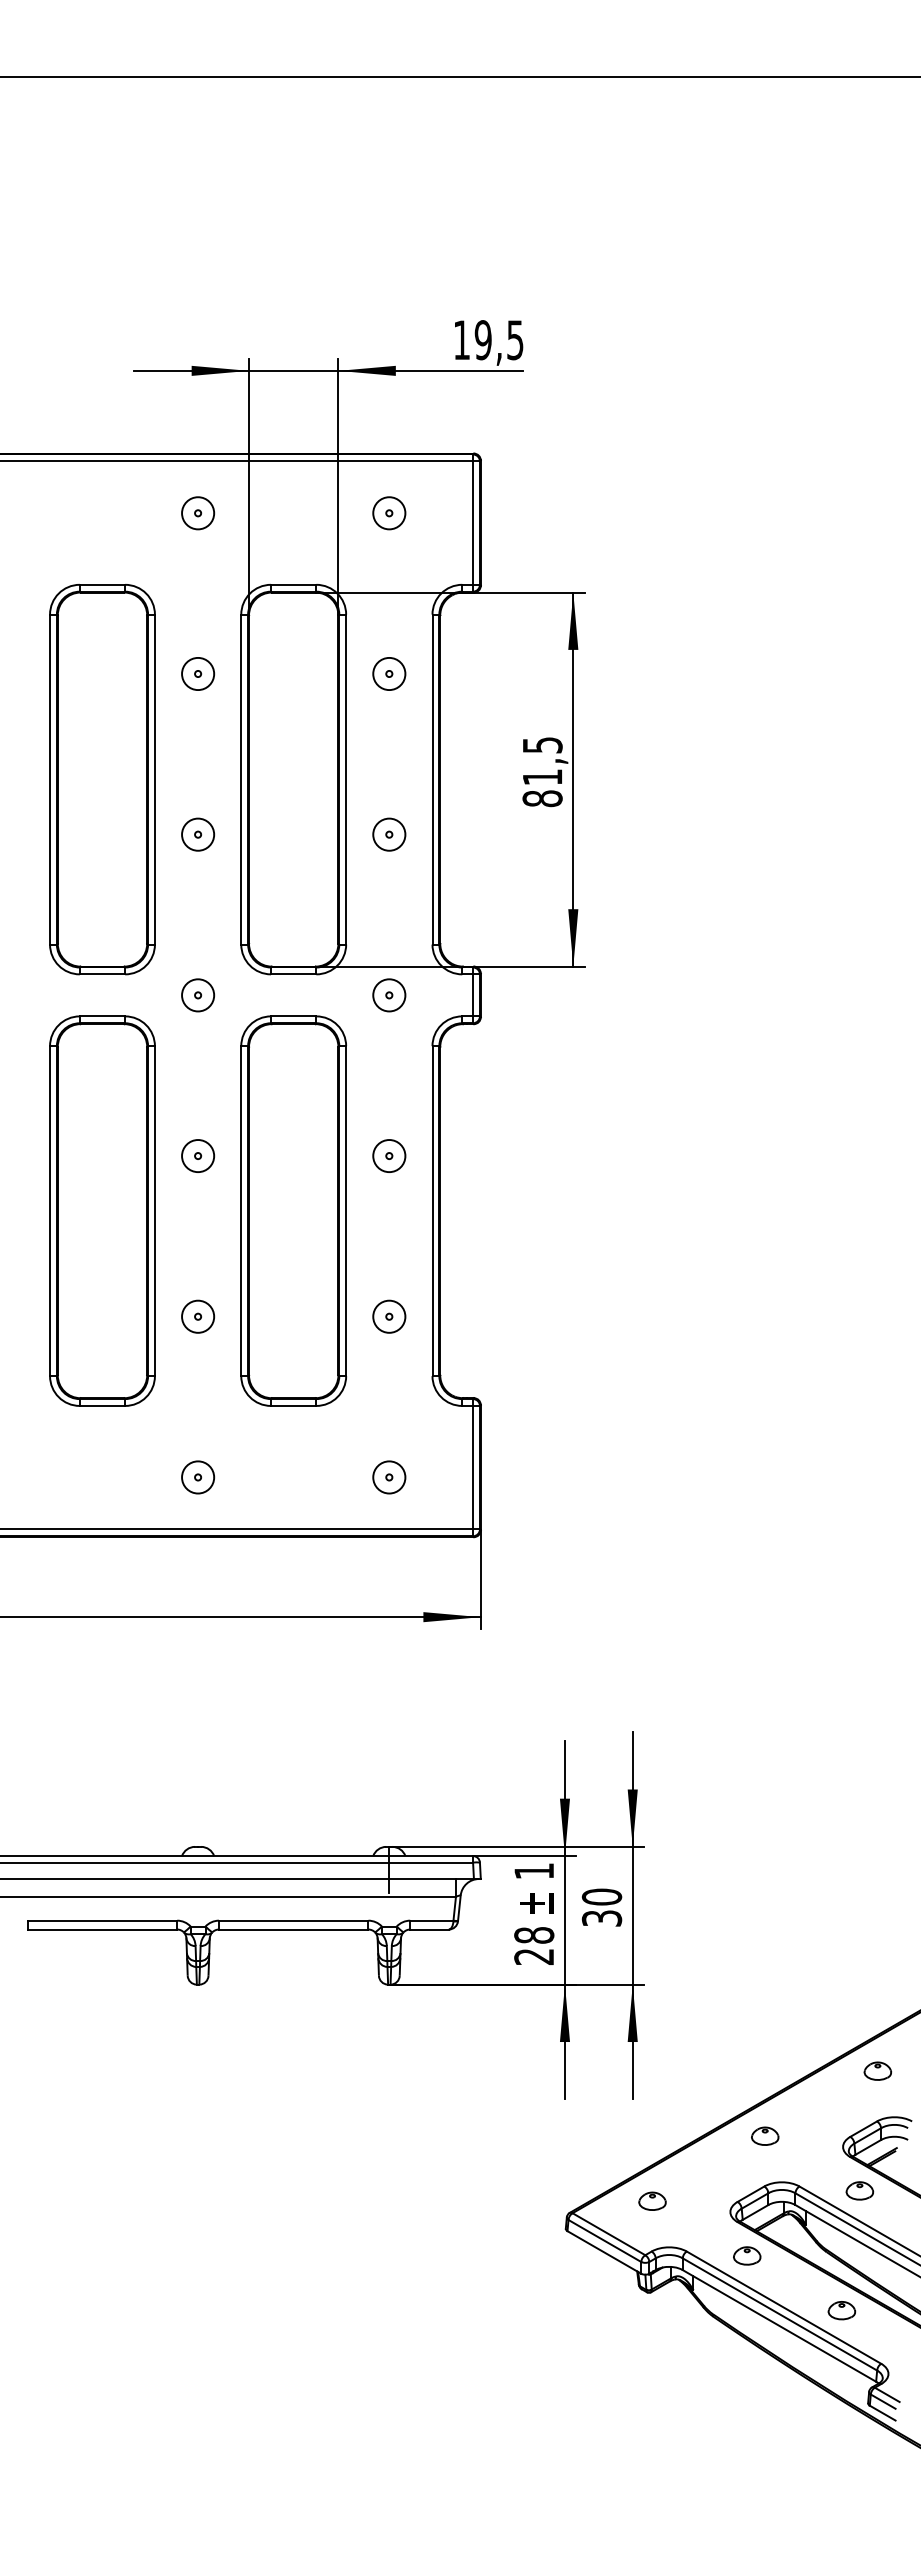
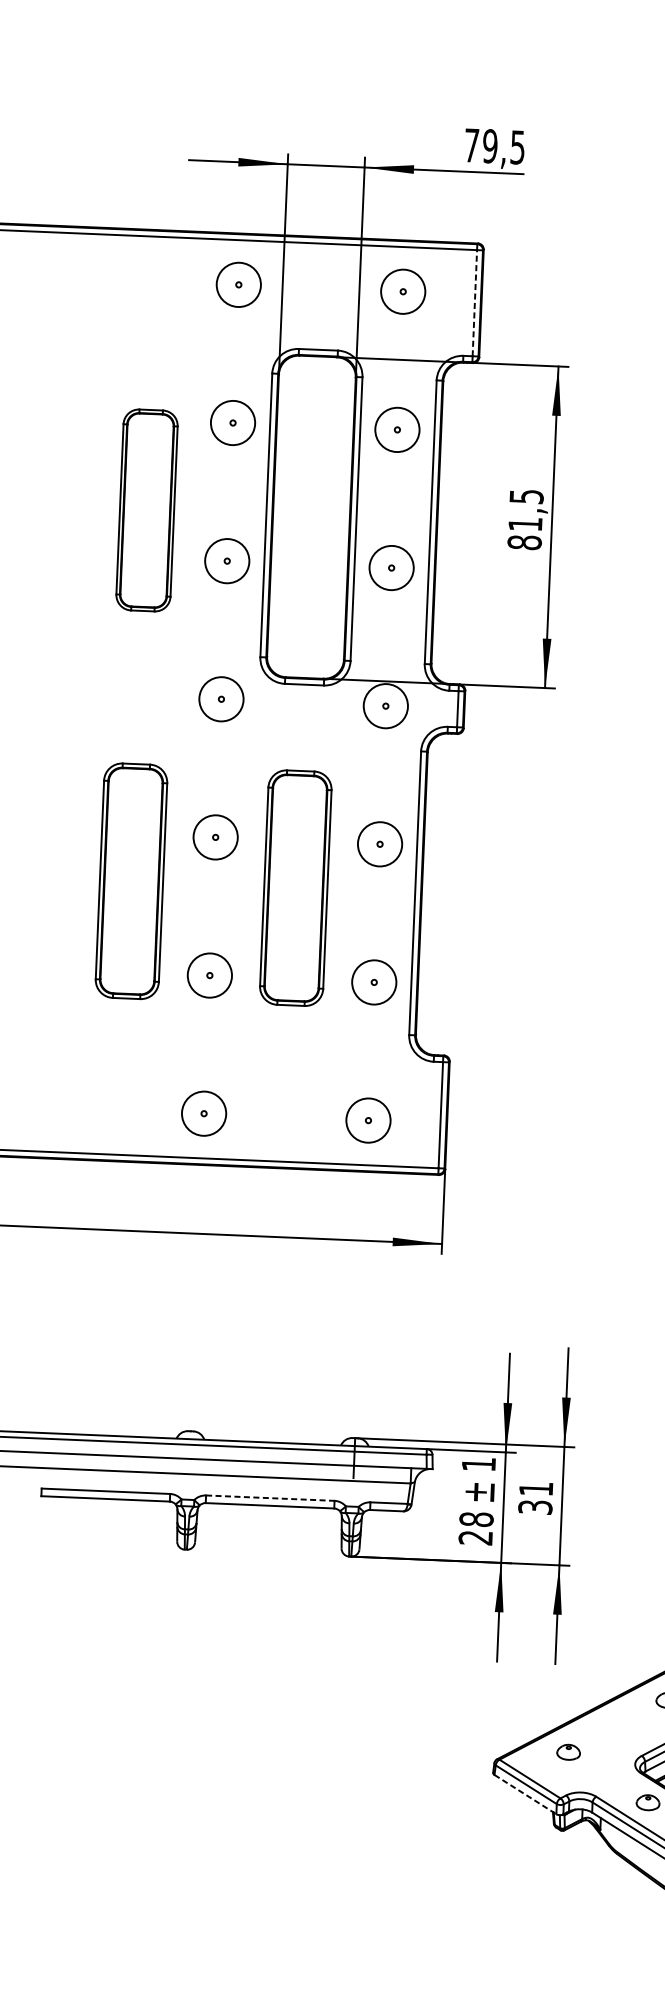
text: (461, 339) -> (471, 144), 19,5 -> 79,5
circle: (198, 513) -> (239, 285), size x1.6
circle: (389, 513) -> (403, 291), size x1.6
line: (473, 523) -> (475, 303), solid -> dashed
circle: (198, 673) -> (233, 422), size x1.6
circle: (389, 673) -> (397, 429), size x1.6
part: (102, 779) -> (147, 510), size x0.6
circle: (198, 834) -> (227, 561), size x1.6
circle: (389, 834) -> (391, 567), size x1.6
circle: (198, 995) -> (221, 699), size x1.6
circle: (389, 995) -> (385, 706), size x1.6
circle: (198, 1156) -> (216, 837), size x1.6
circle: (389, 1156) -> (380, 844), size x1.6
part: (102, 1210) -> (131, 880), size x0.7
part: (293, 1210) -> (295, 887), size x0.7
circle: (198, 1316) -> (210, 975), size x1.6
circle: (389, 1316) -> (374, 982), size x1.6
circle: (198, 1477) -> (204, 1113), size x1.6
circle: (389, 1477) -> (368, 1120), size x1.6
text: (601, 1896) -> (535, 1488), 30 -> 31
line: (293, 1920) -> (270, 1498), solid -> dashed
line: (604, 2252) -> (525, 1794), solid -> dashed

